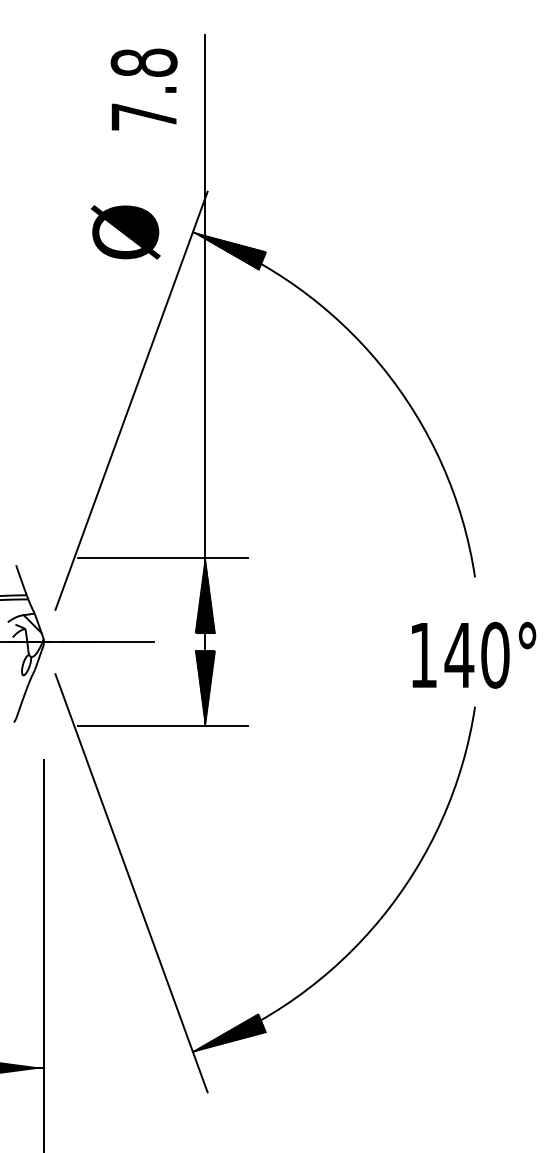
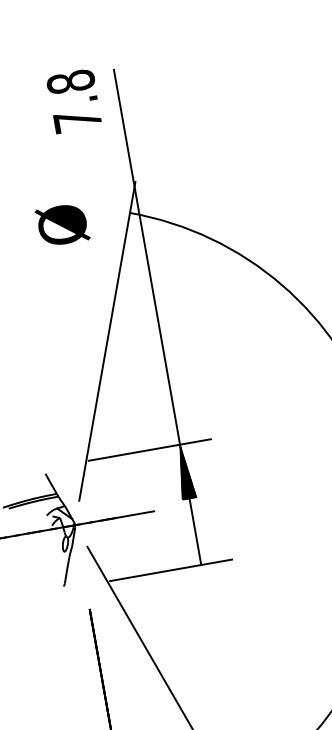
text: (143, 89) -> (73, 101), moved
text: (125, 232) -> (62, 225), moved
hatch: (229, 251) -> (158, 222), removed
hatch: (205, 687) -> (196, 537), removed

